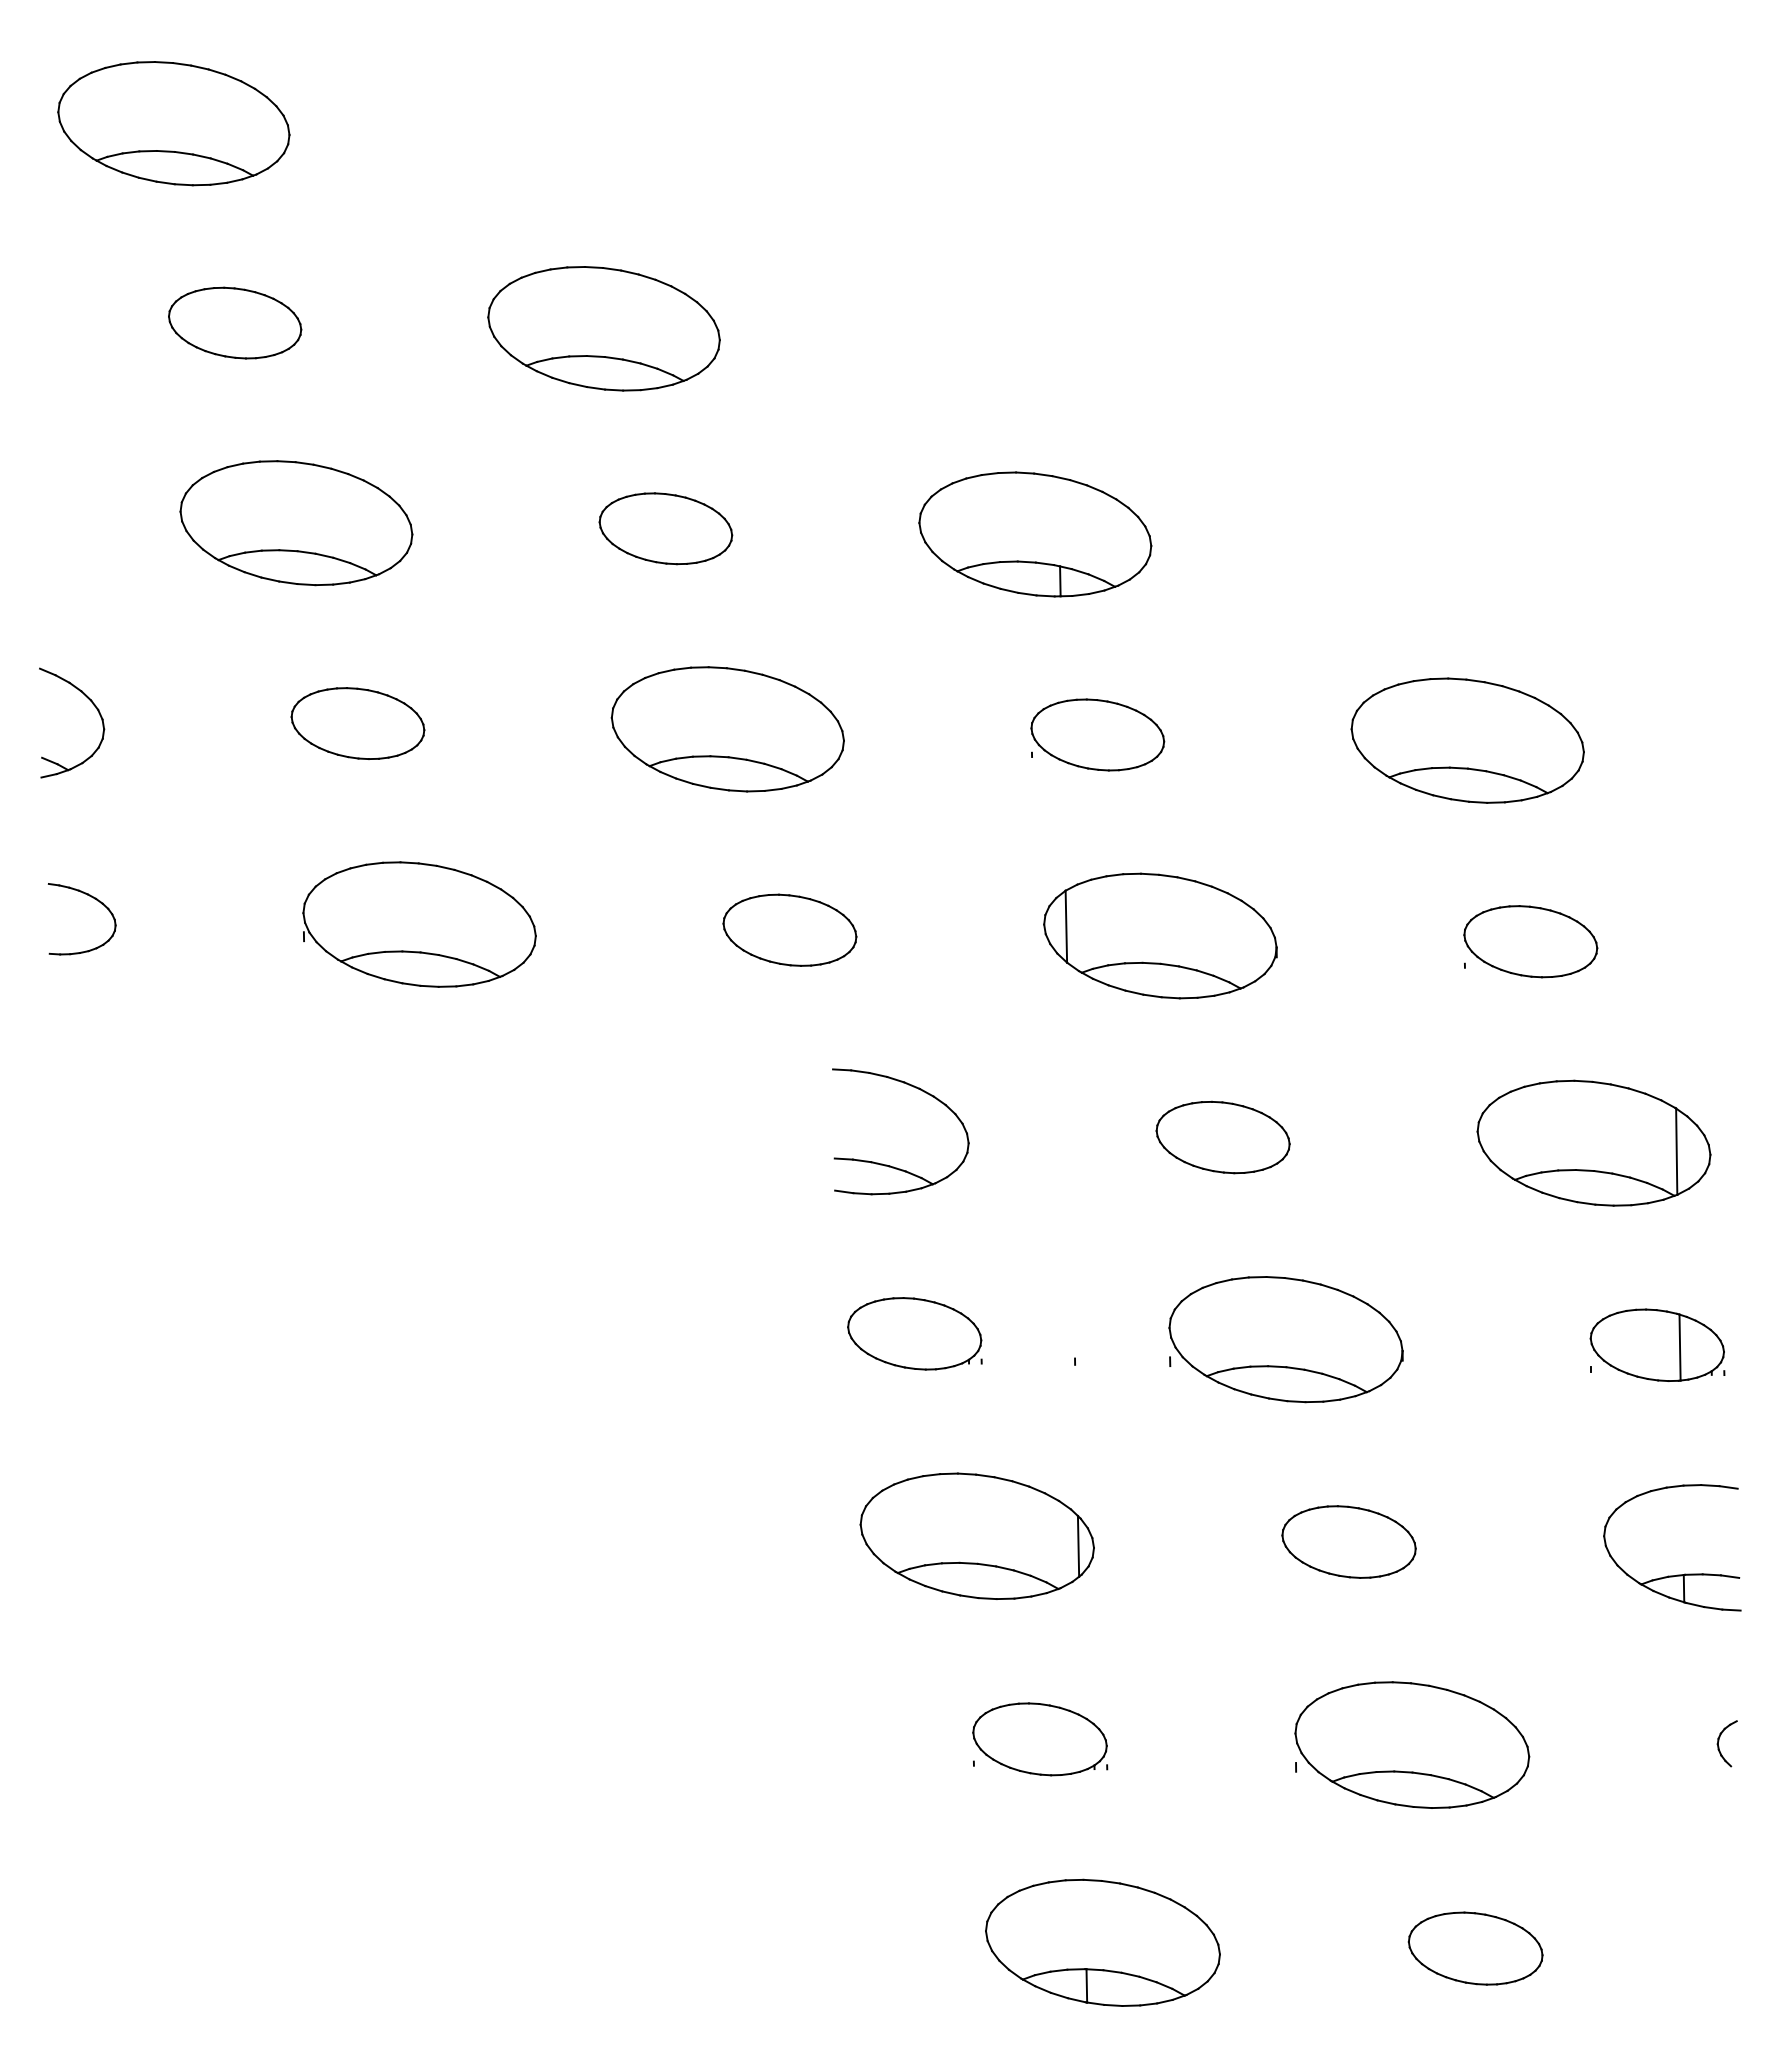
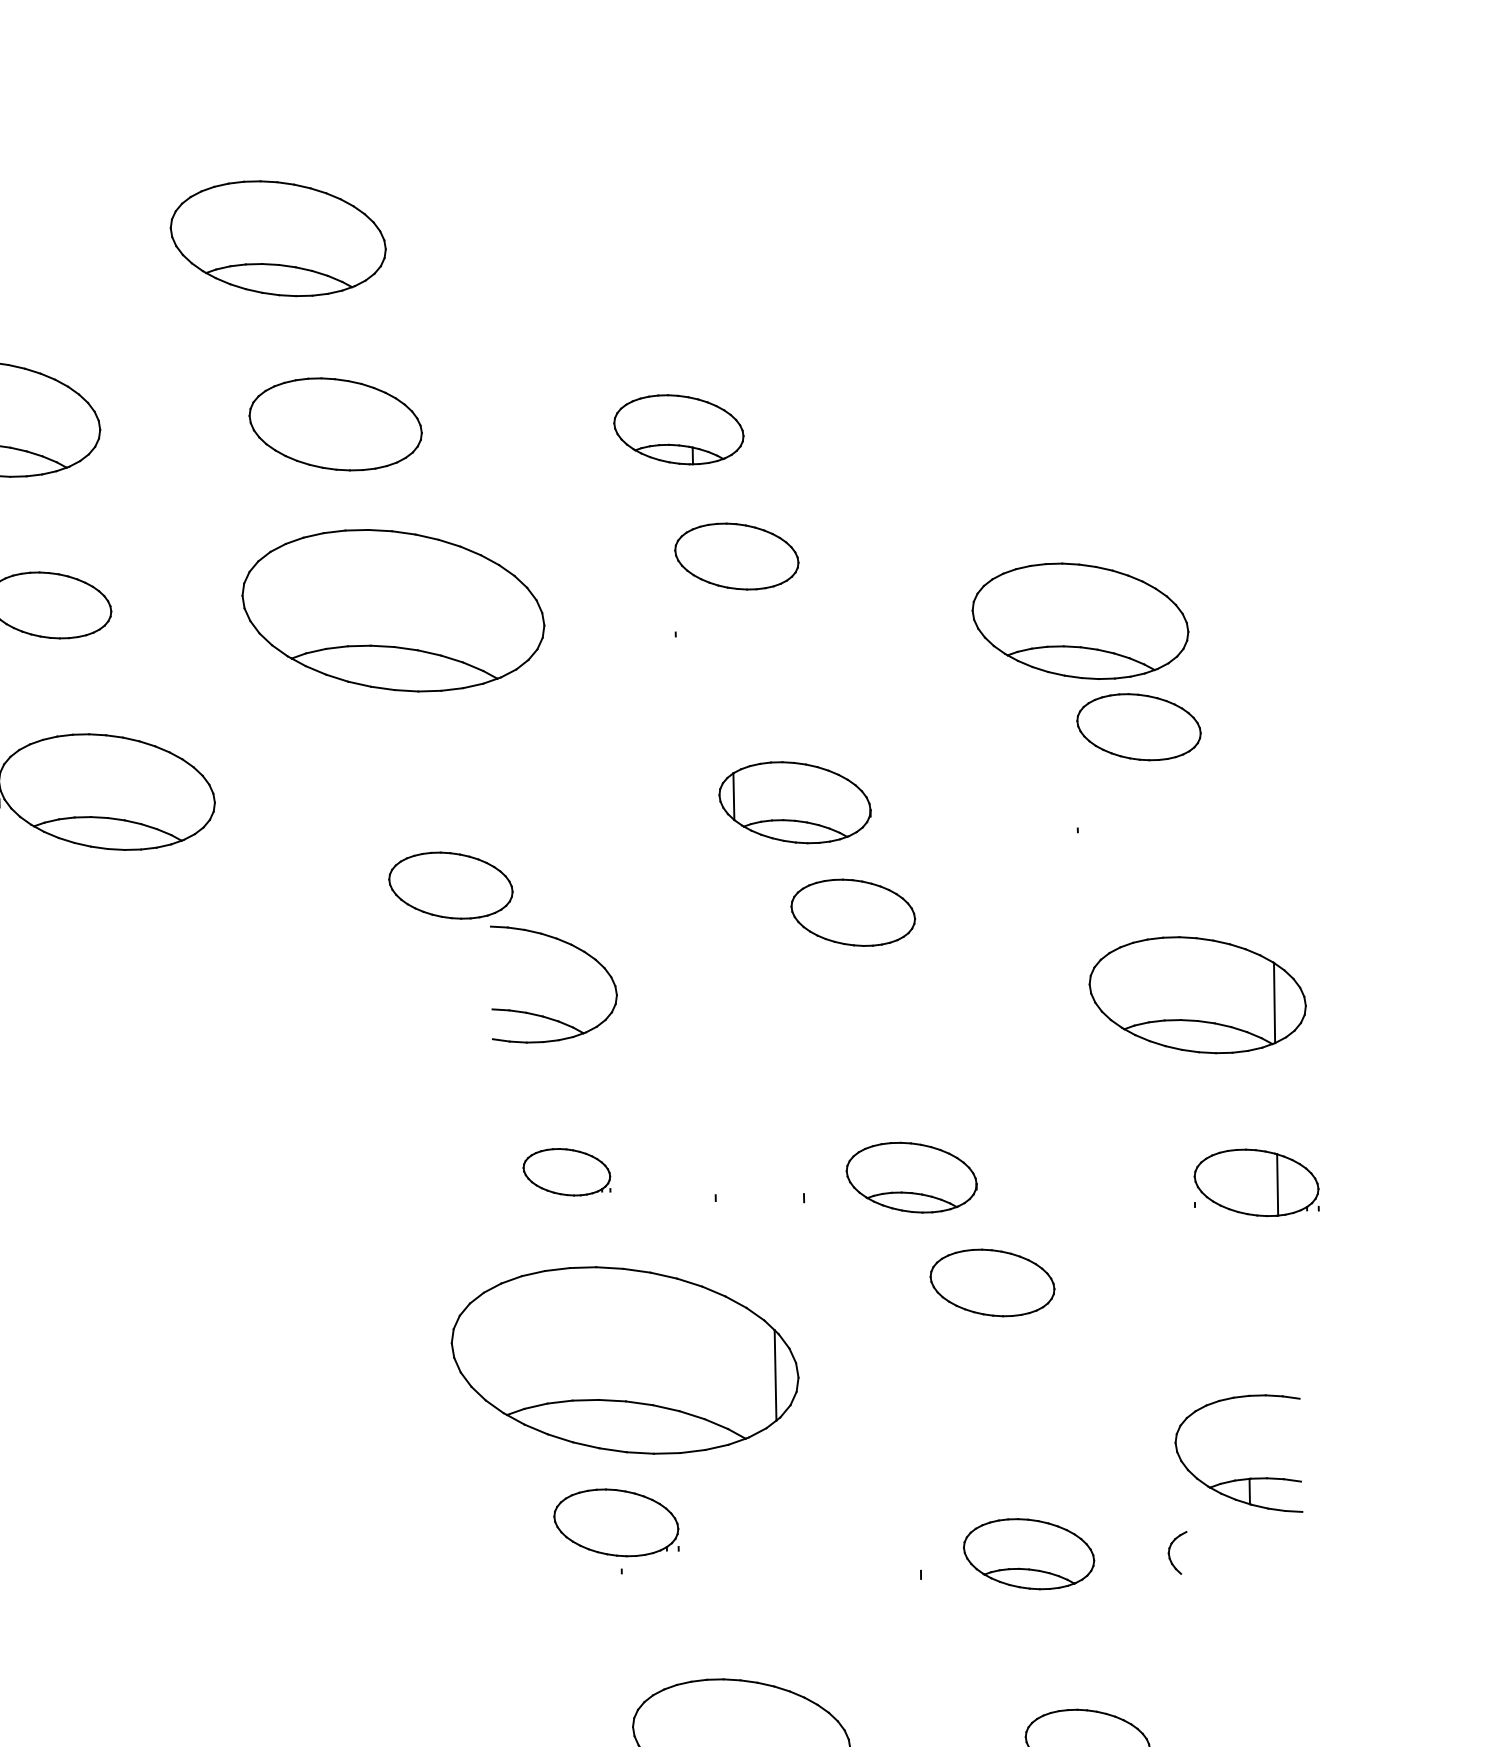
part: (665, 528) -> (335, 424), size x1.4
part: (1035, 534) -> (678, 429), size x0.6
part: (727, 729) -> (392, 610), size x1.4
part: (1097, 734) -> (736, 556), moved
part: (789, 929) -> (450, 884), moved
part: (1160, 935) -> (795, 802), size x0.7
part: (1530, 941) -> (1138, 727), moved
part: (1222, 1137) -> (852, 912), moved
part: (914, 1333) -> (566, 1171), size x0.7
part: (1285, 1339) -> (911, 1177), size x0.6
part: (976, 1535) -> (624, 1359), size x1.6
part: (1348, 1541) -> (992, 1282), moved
part: (1677, 1574) -> (1243, 1478), moved
part: (1040, 1739) -> (616, 1523), moved
part: (1719, 1741) -> (1170, 1550), moved
part: (1412, 1744) -> (1029, 1553), size x0.6

